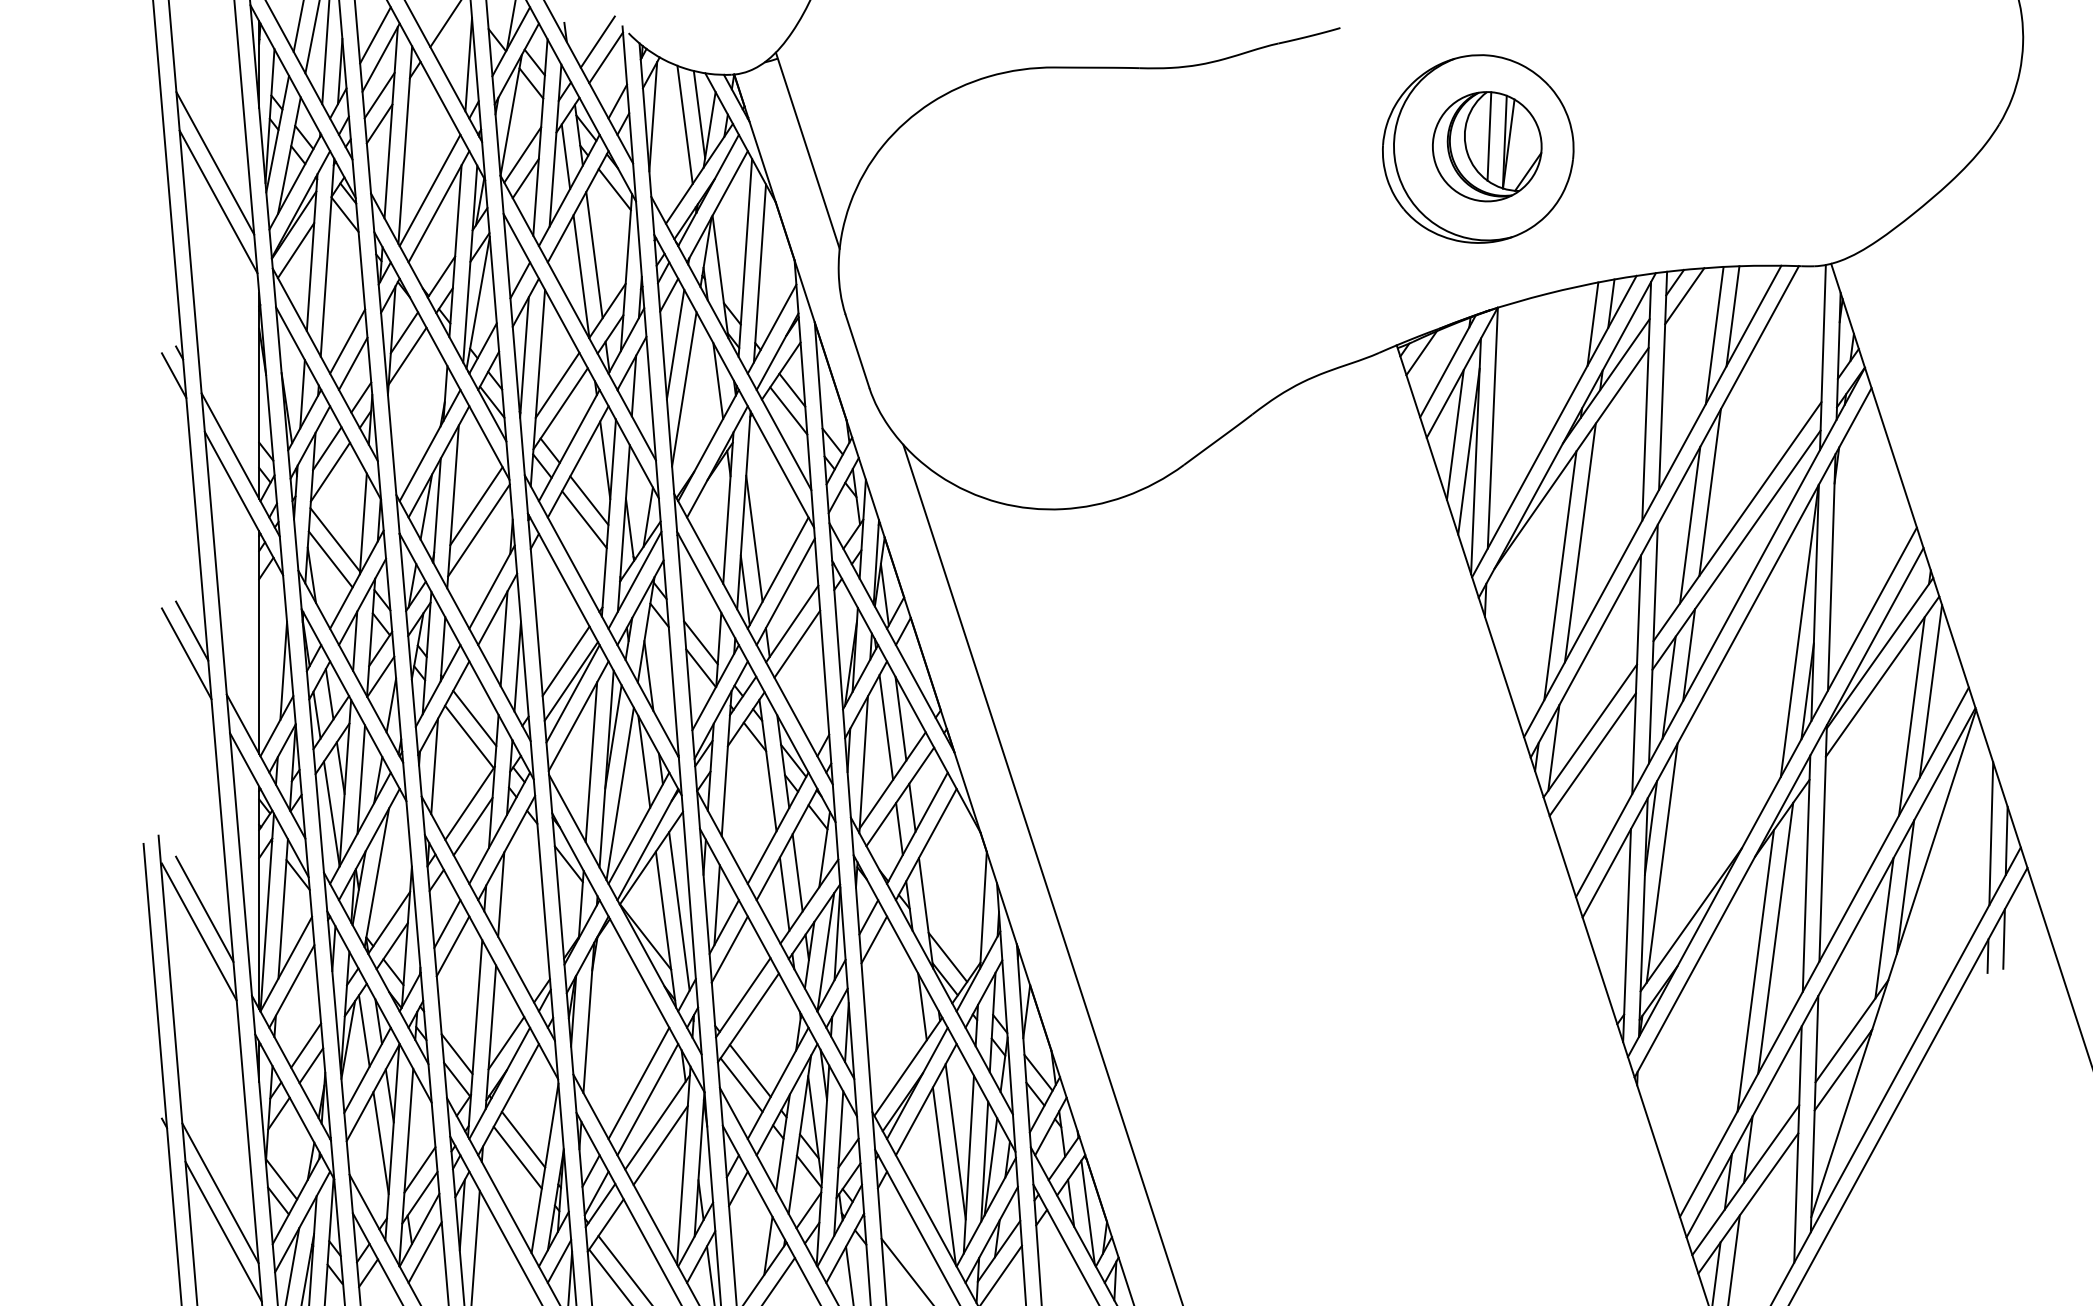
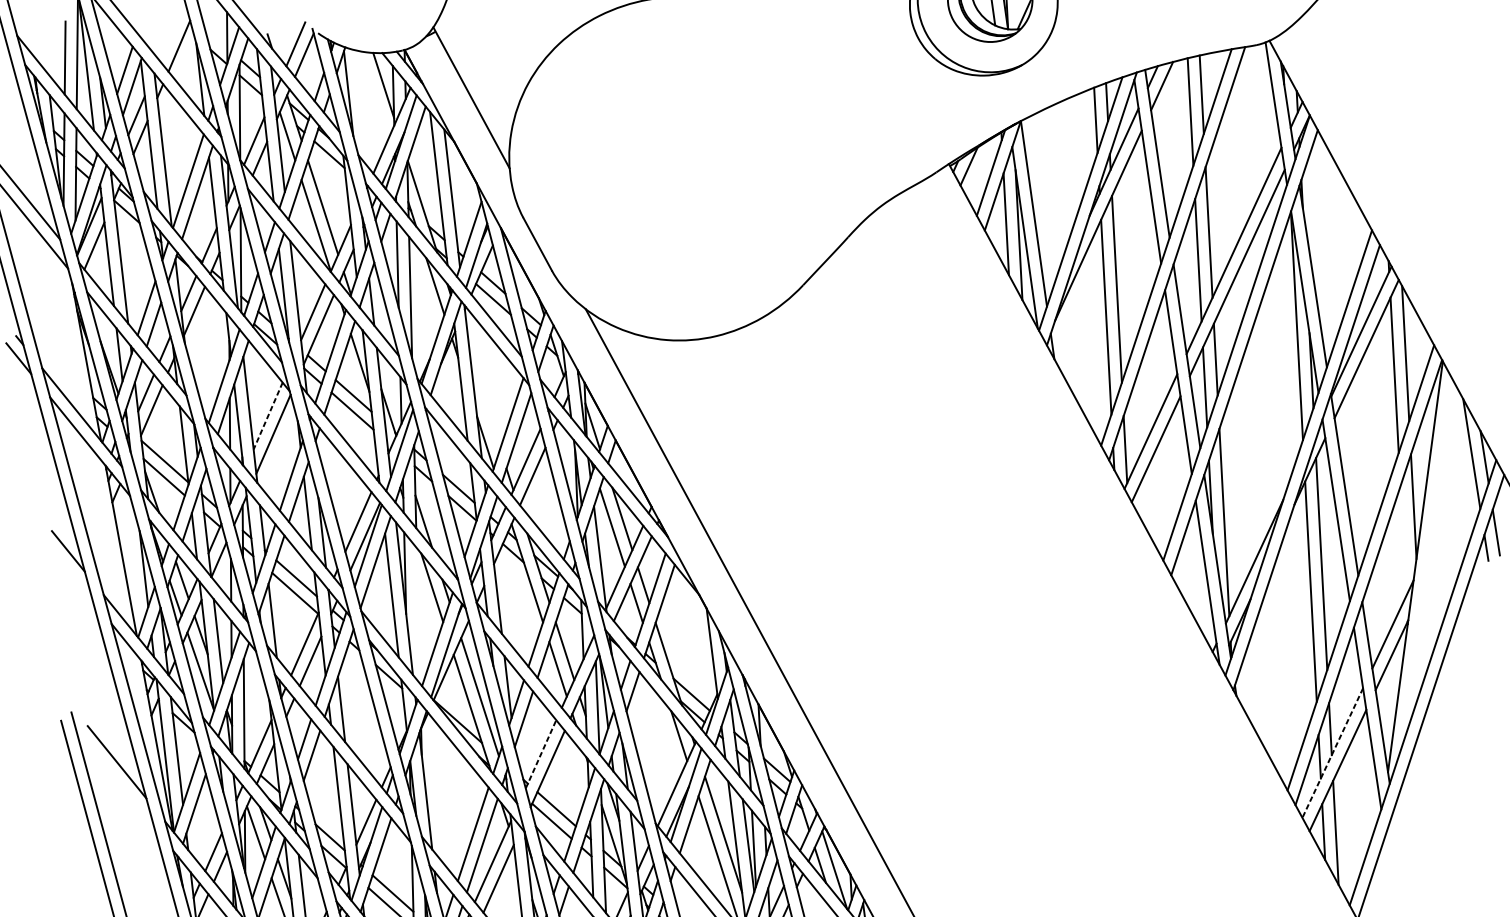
line: (684, 124) -> (373, 95), removed
line: (476, 506) -> (268, 416), solid -> dashed
line: (754, 538) -> (485, 401), removed
line: (186, 653) -> (67, 569), removed
line: (619, 793) -> (417, 615), removed
line: (1884, 928) -> (1403, 541), removed
line: (198, 931) -> (115, 780), removed
line: (743, 997) -> (541, 754), solid -> dashed
line: (1745, 1180) -> (1332, 753), solid -> dashed

